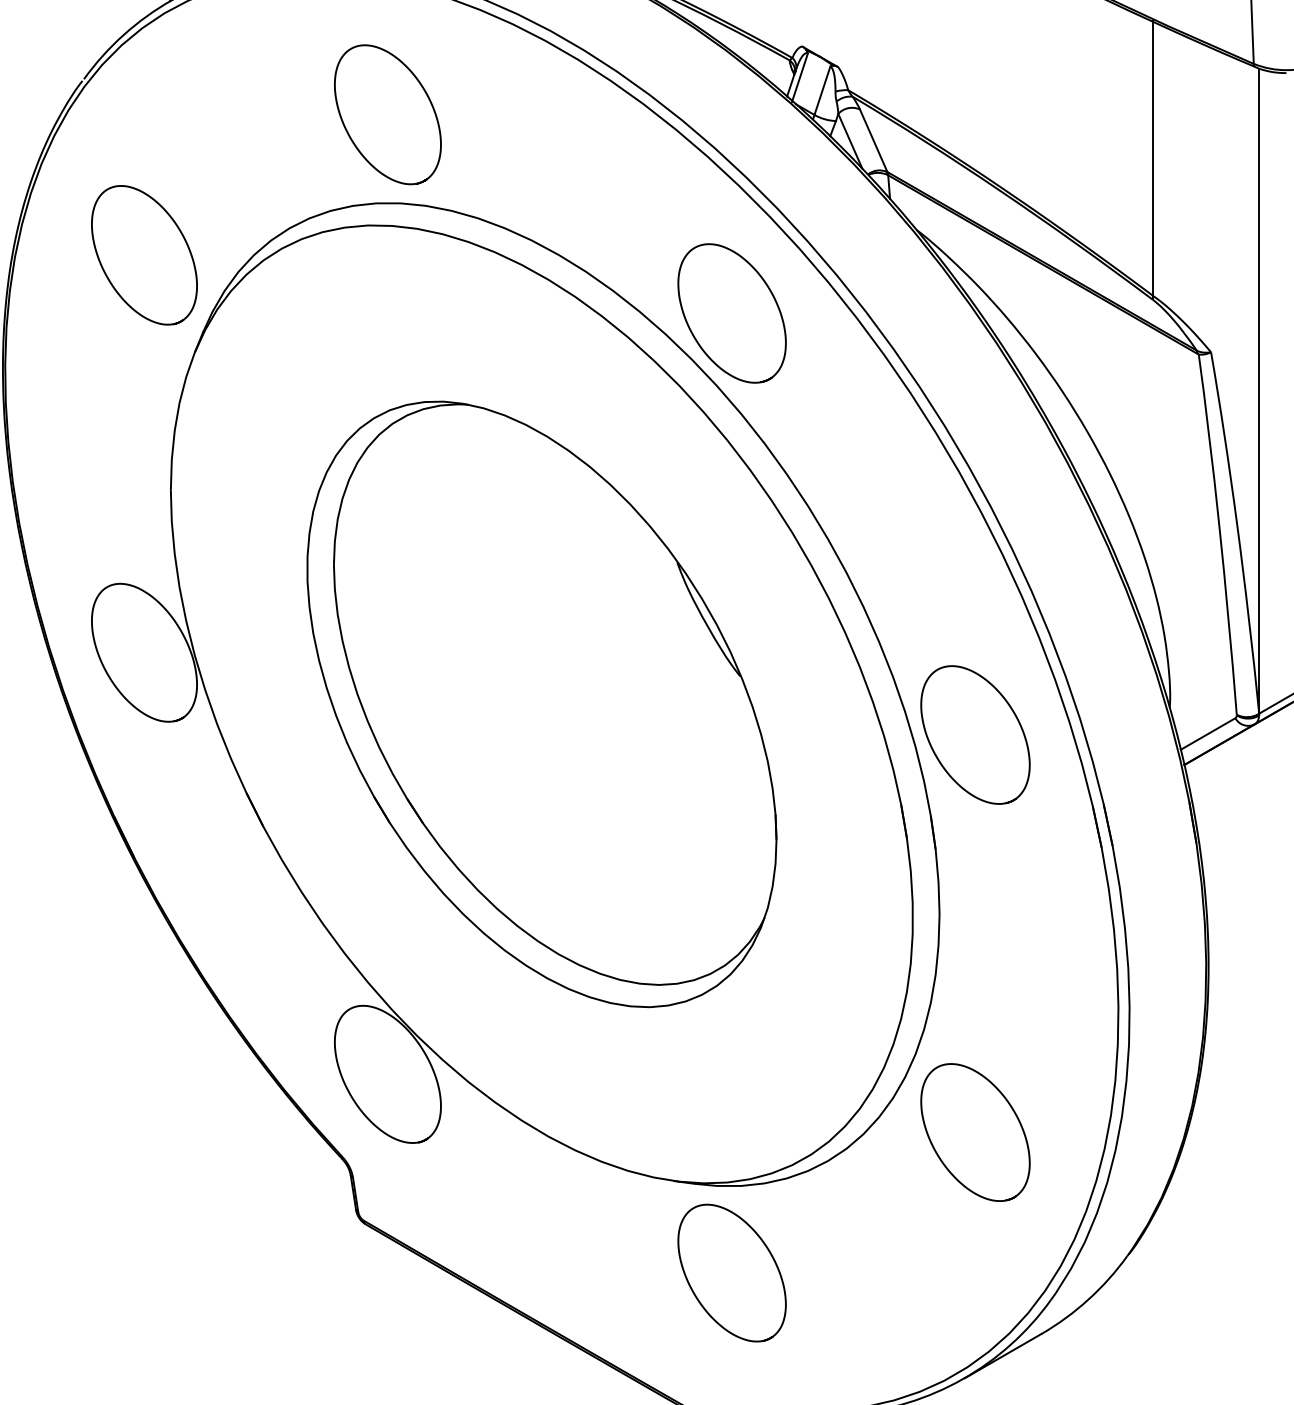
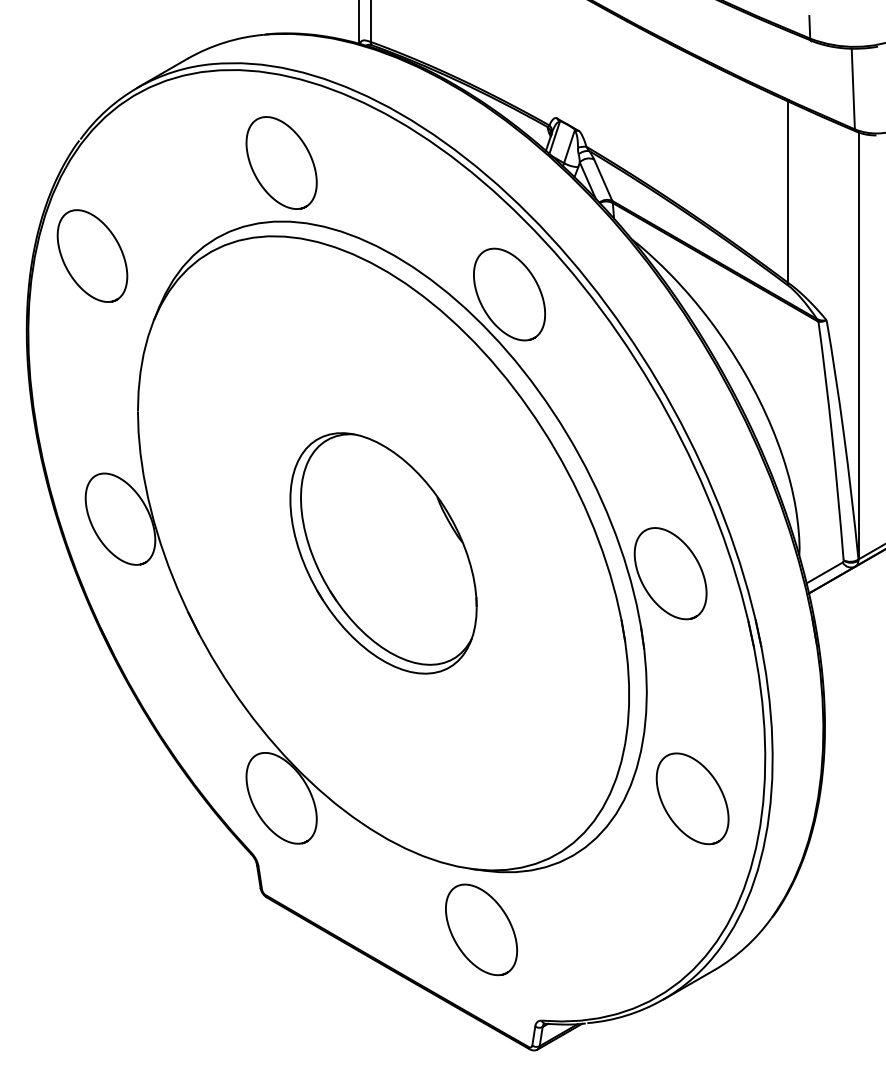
curve: (177, 230) -> (114, 239), moved
part: (541, 704) -> (383, 553), size x0.6
curve: (1010, 1107) -> (715, 782), moved
curve: (765, 1248) -> (503, 913), moved

